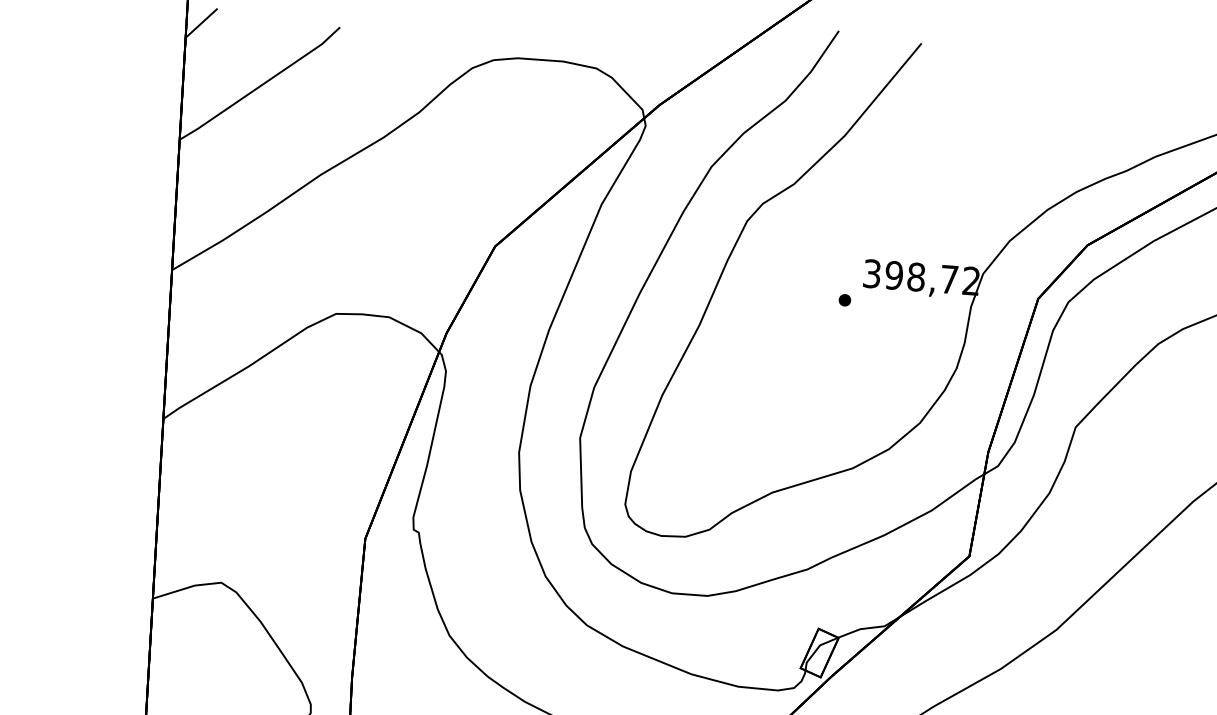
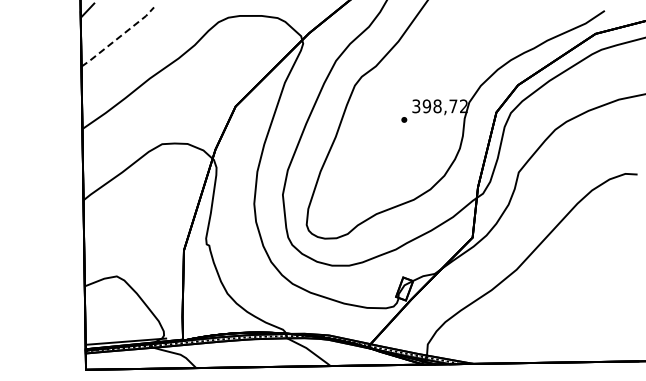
line: (261, 84) -> (118, 37), solid -> dashed

